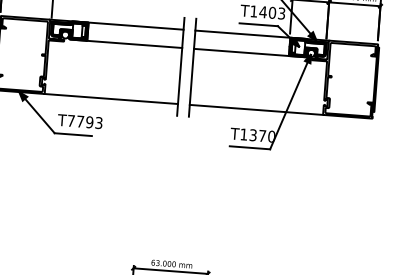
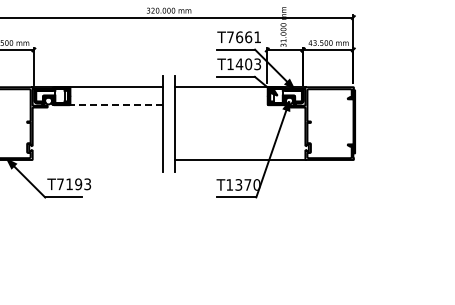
line: (134, 44) -> (116, 105), solid -> dashed
line: (241, 52) -> (221, 105), removed
line: (110, 99) -> (97, 160), removed
text: (80, 121) -> (69, 184), T7793 -> T7193

